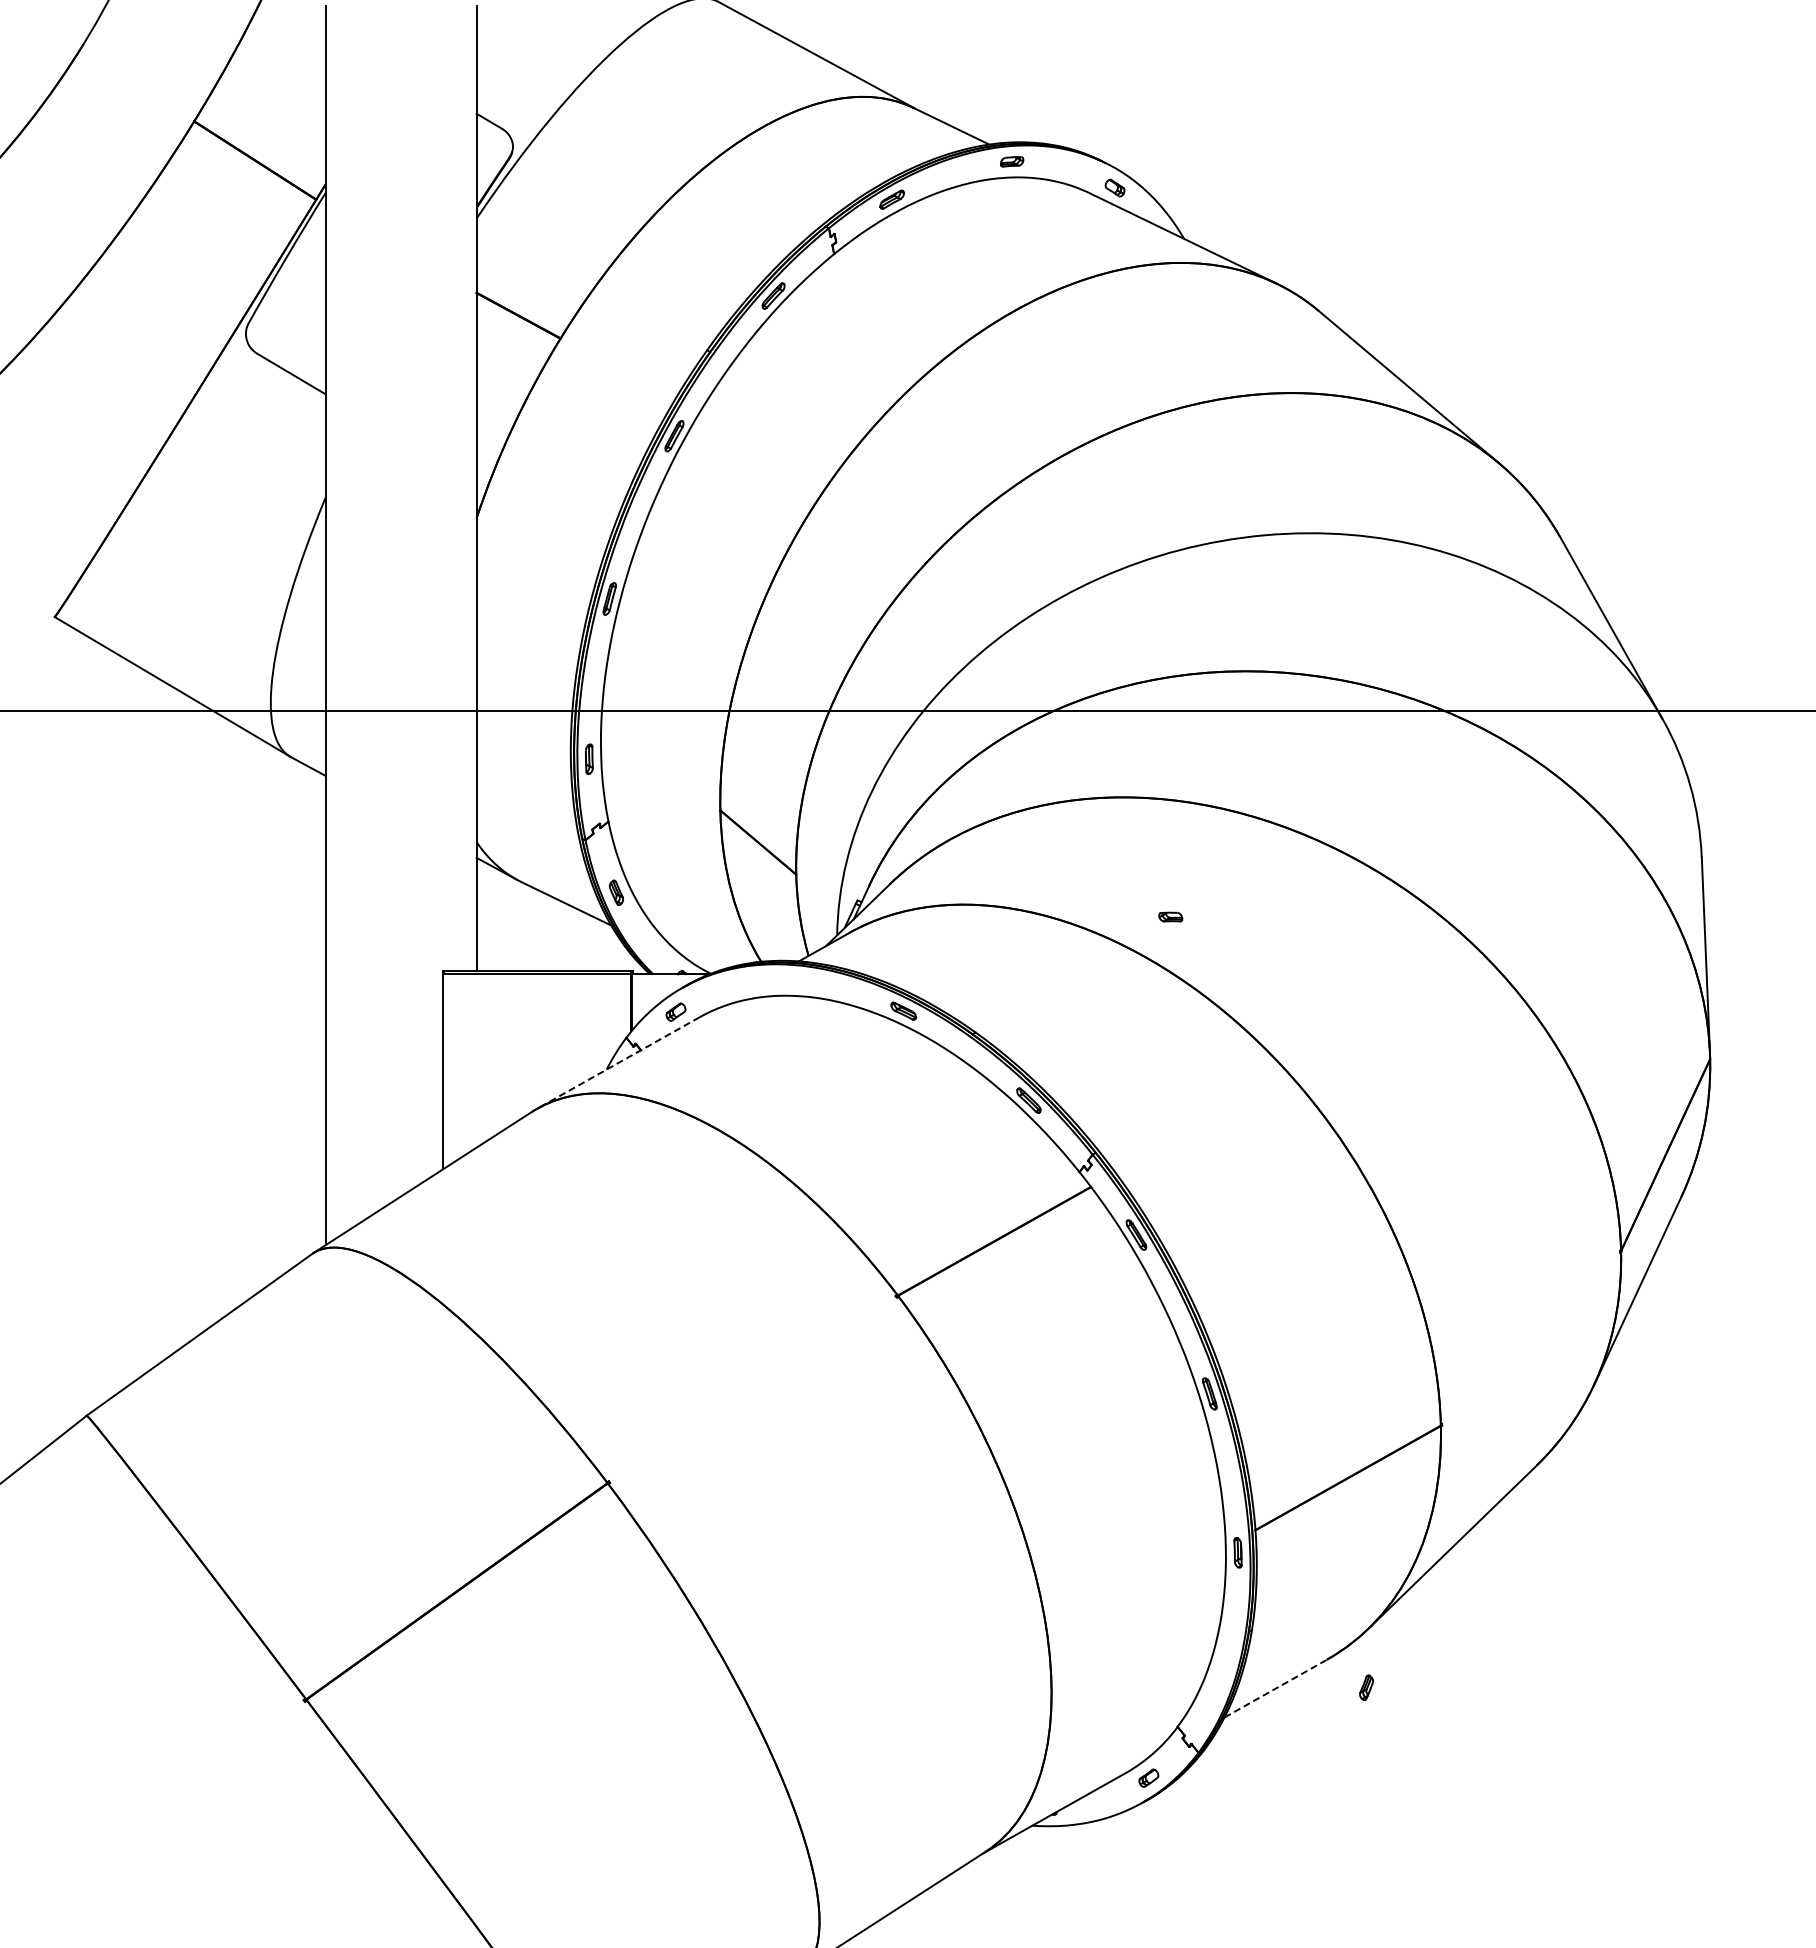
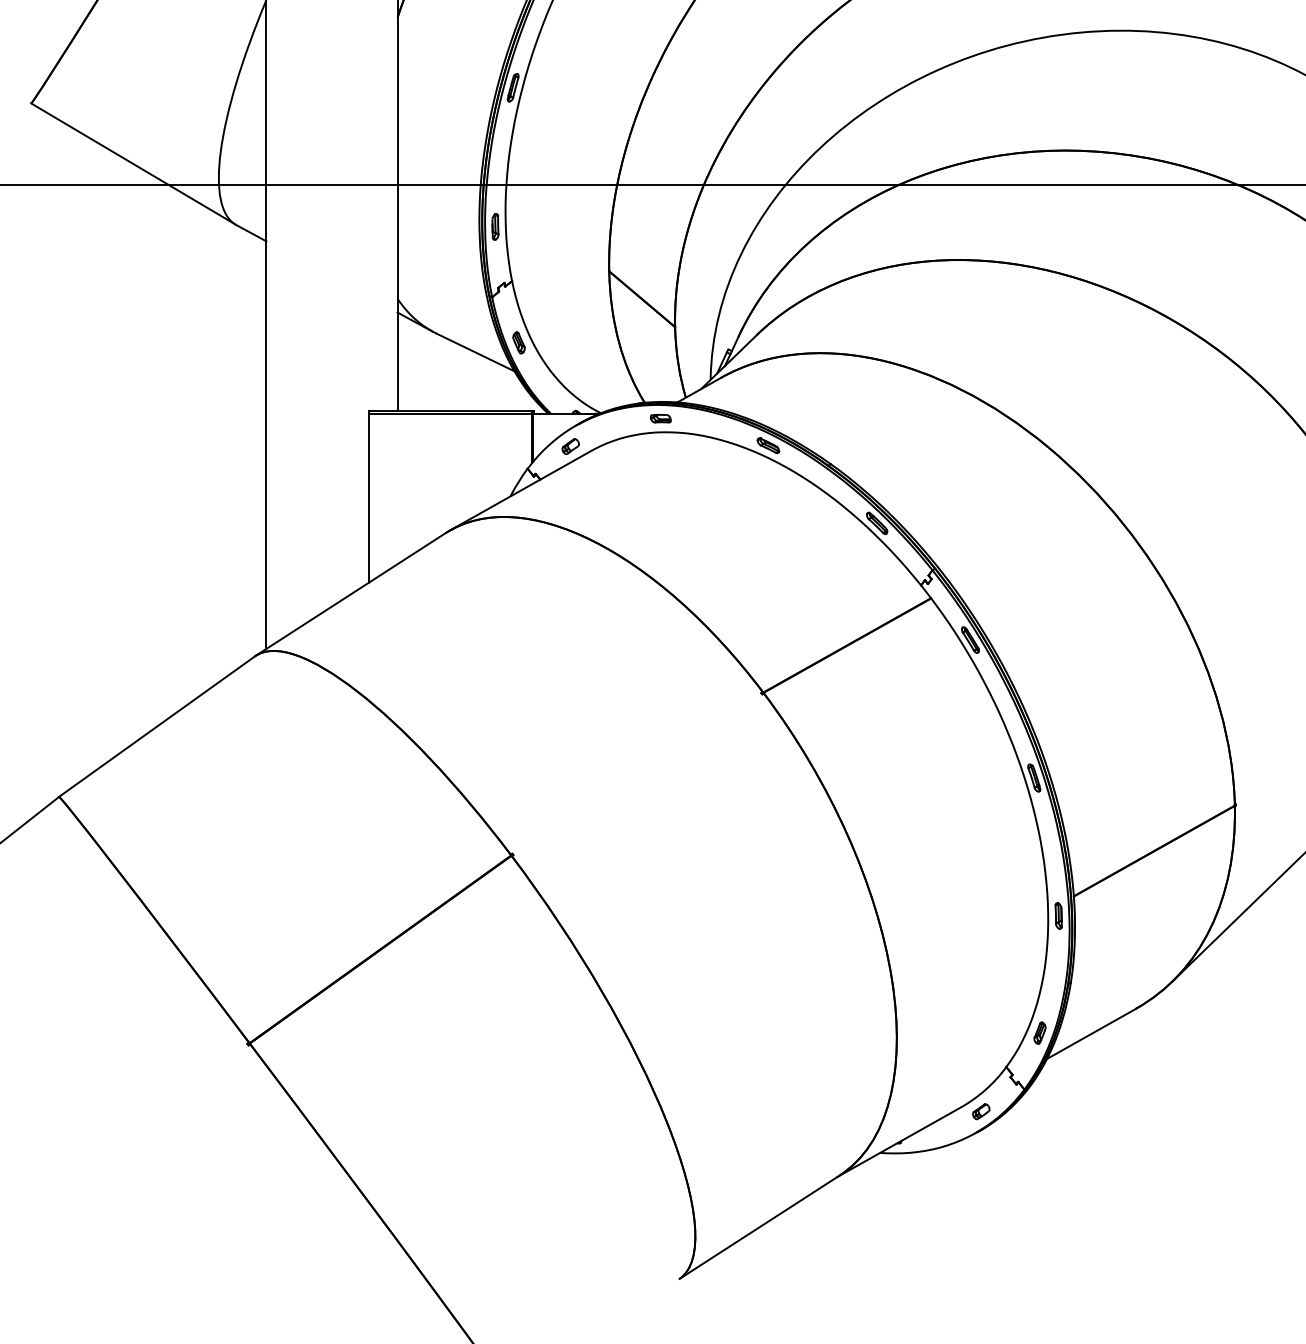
part: (1170, 916) -> (660, 418), moved
line: (618, 1063) -> (520, 491), dashed -> solid
part: (1366, 1687) -> (1040, 1032), moved
line: (1275, 1688) -> (1091, 1033), dashed -> solid

